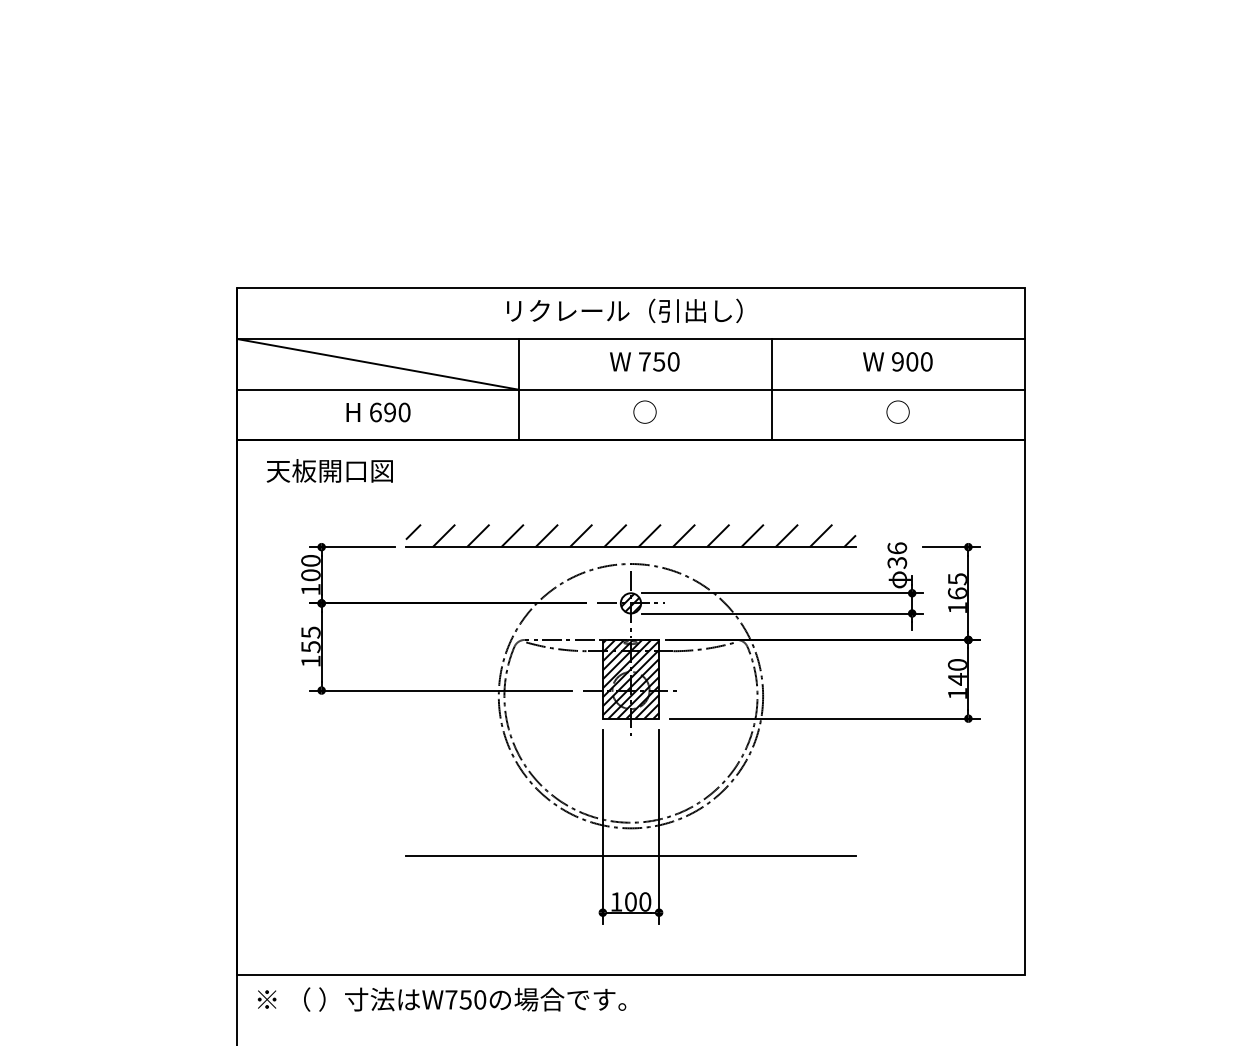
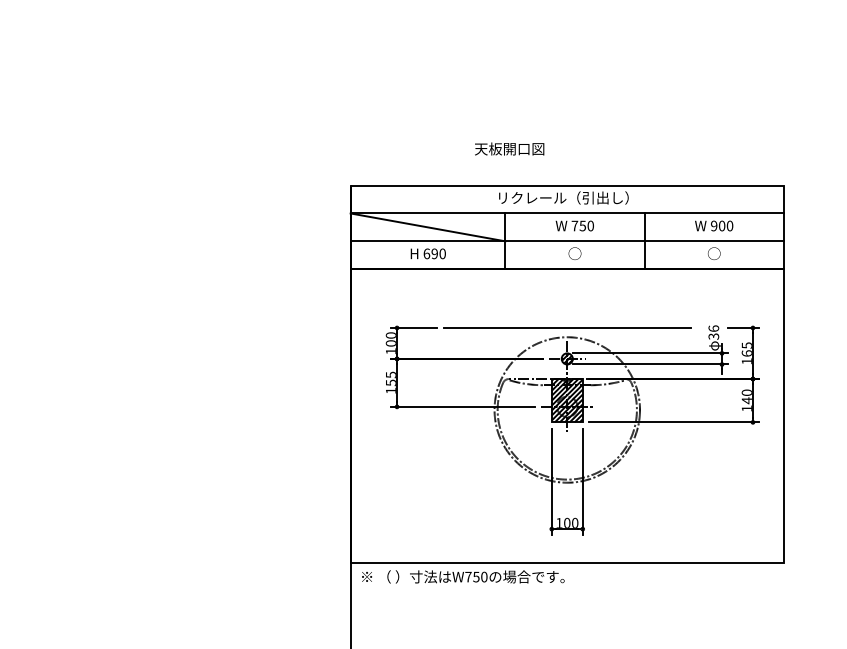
text: (329, 469) -> (509, 148), moved
hatch: (631, 535) -> (567, 321), removed
line: (631, 857) -> (567, 498), removed

